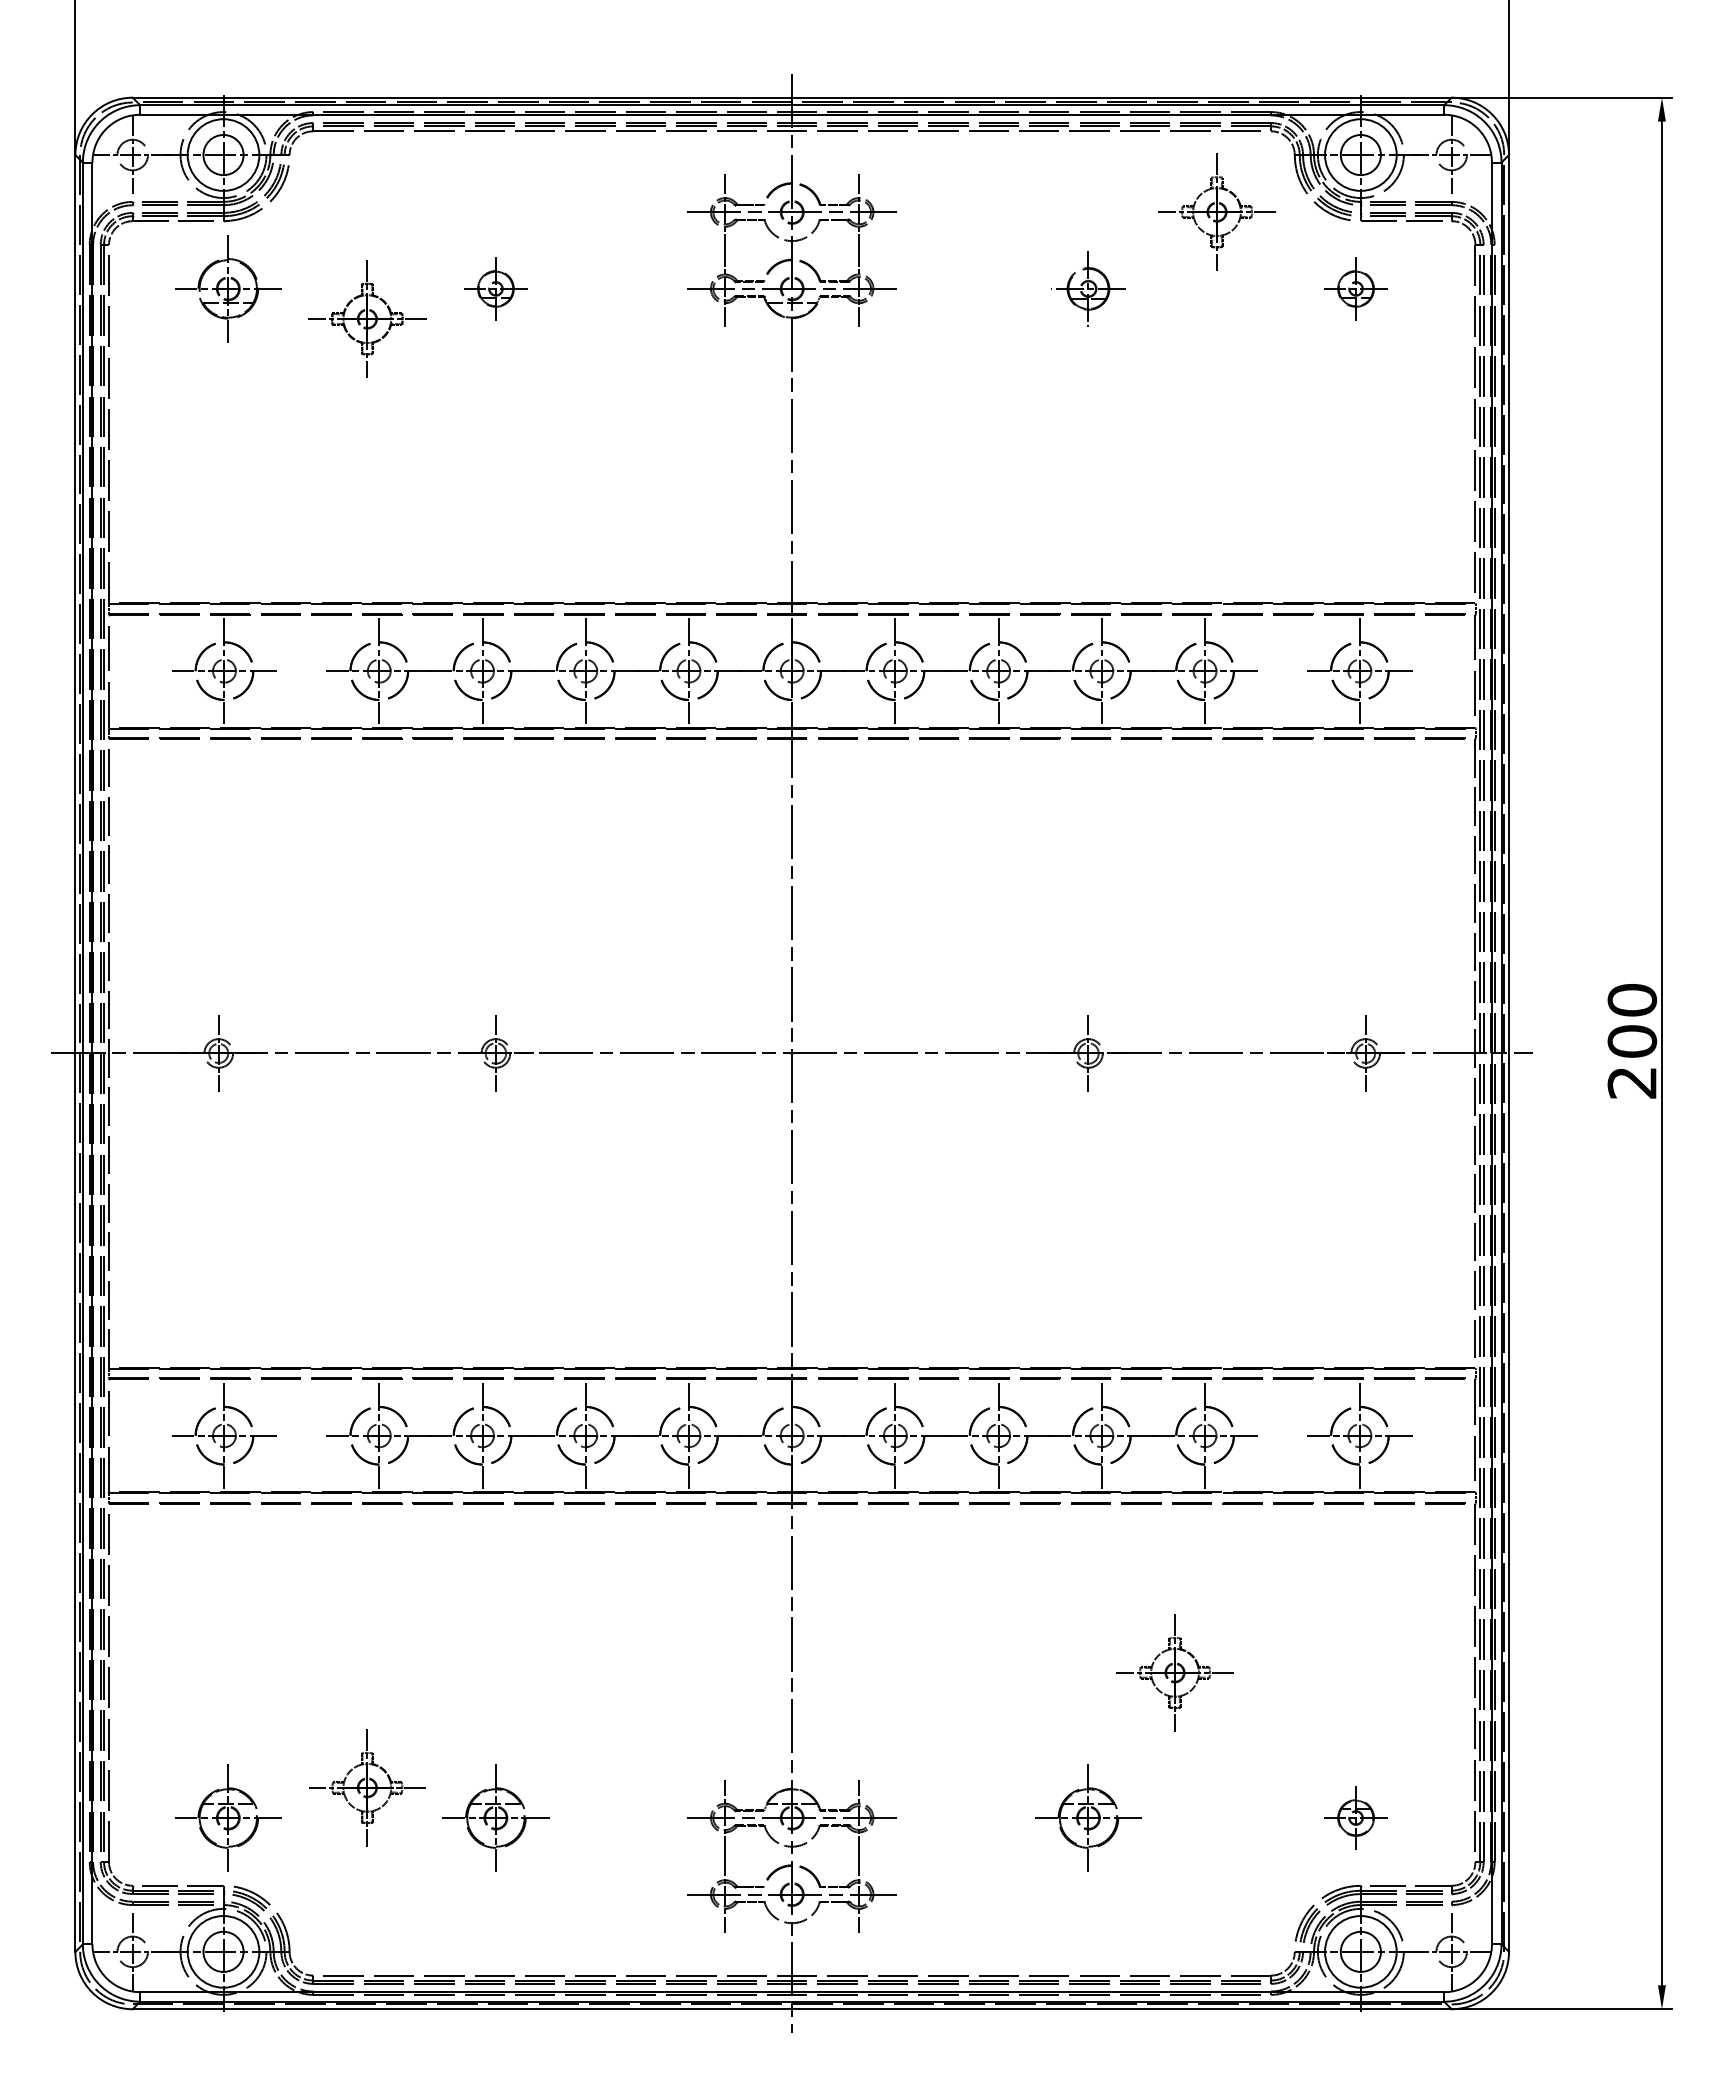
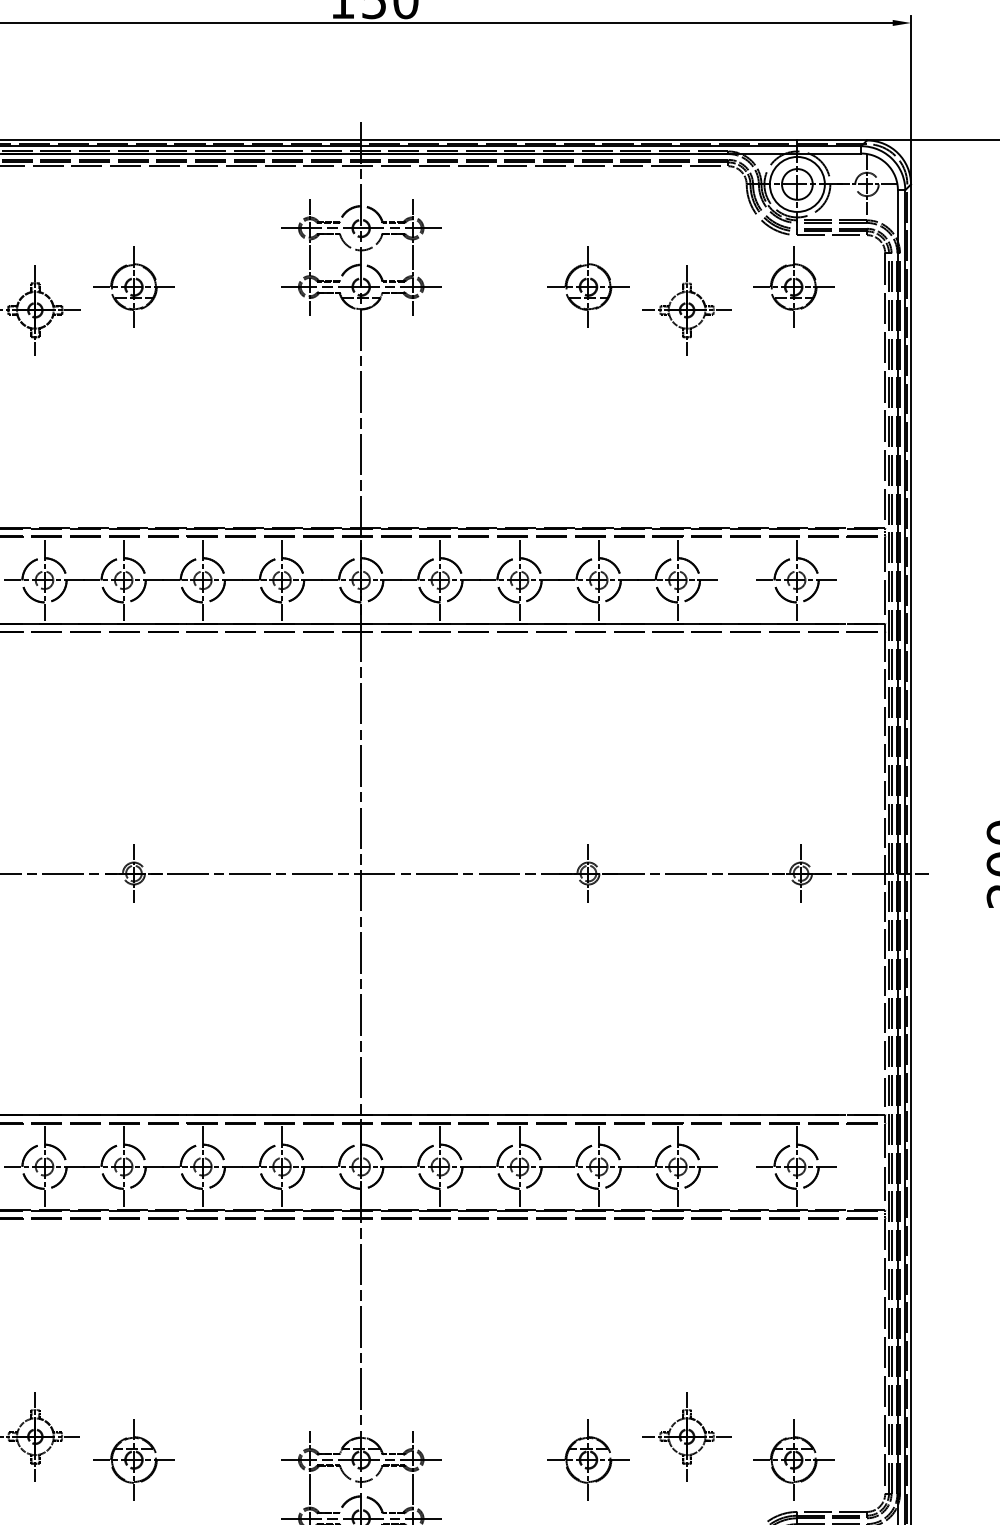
part: (1216, 211) -> (686, 309), moved
part: (495, 288) -> (133, 286), size x1.67
part: (1088, 288) -> (588, 286), size x1.43
part: (1355, 288) -> (793, 286), size x1.67
part: (1174, 1672) -> (686, 1436), moved
part: (1355, 1817) -> (793, 1459), size x1.67

